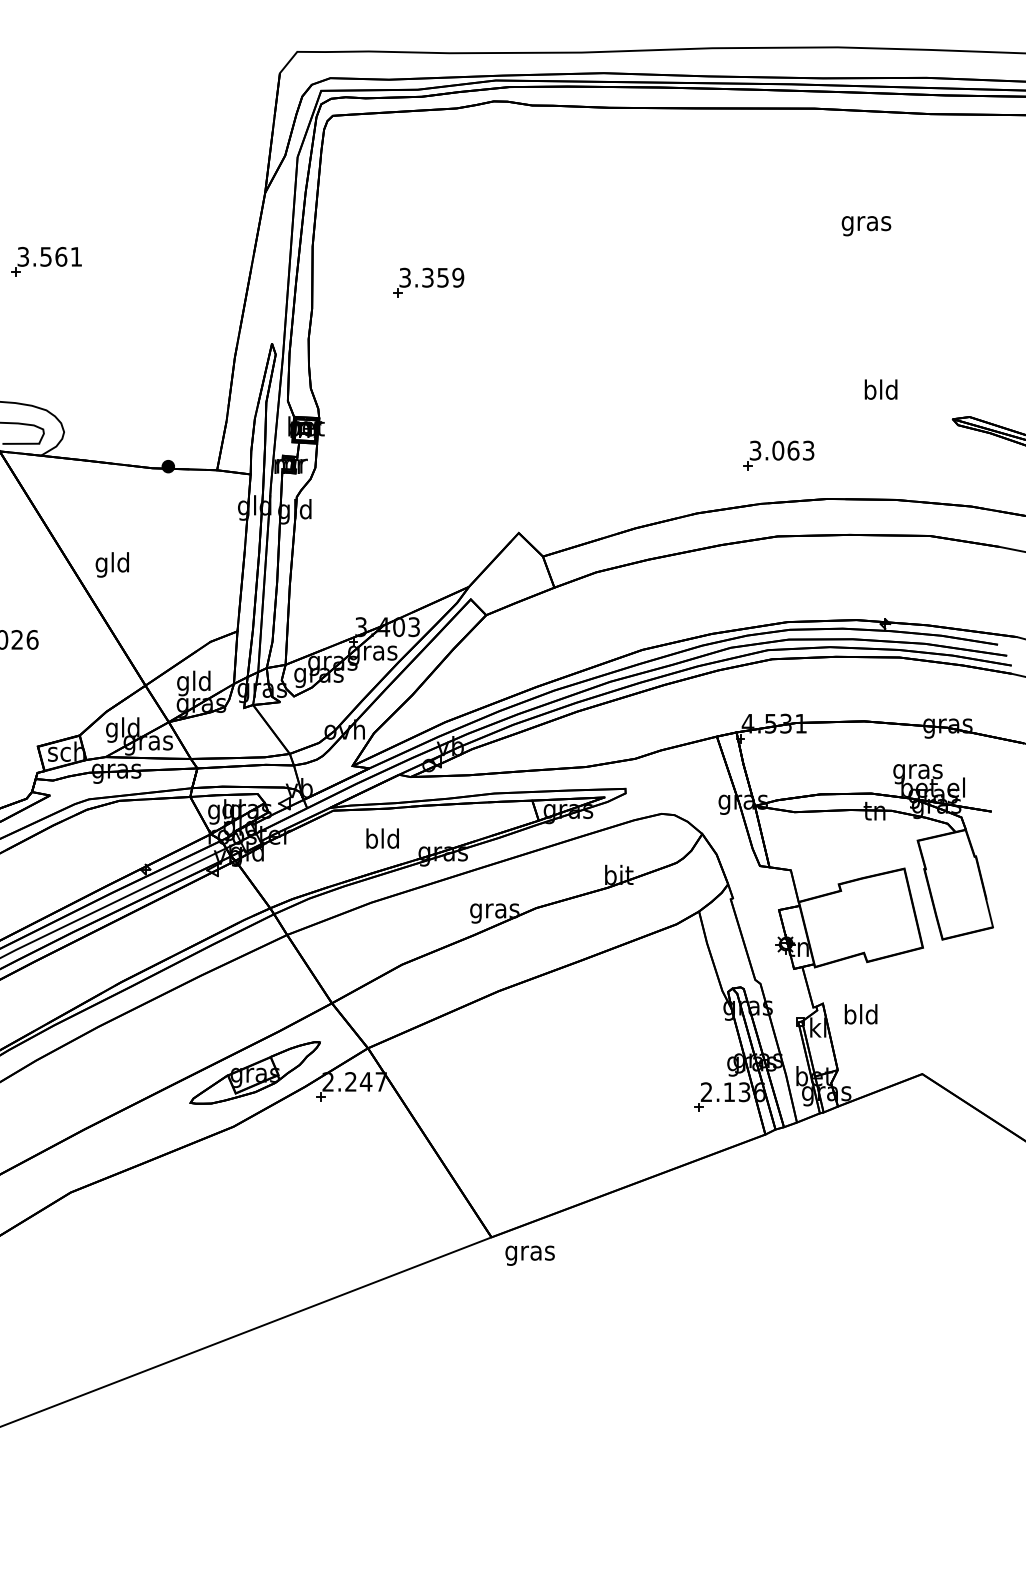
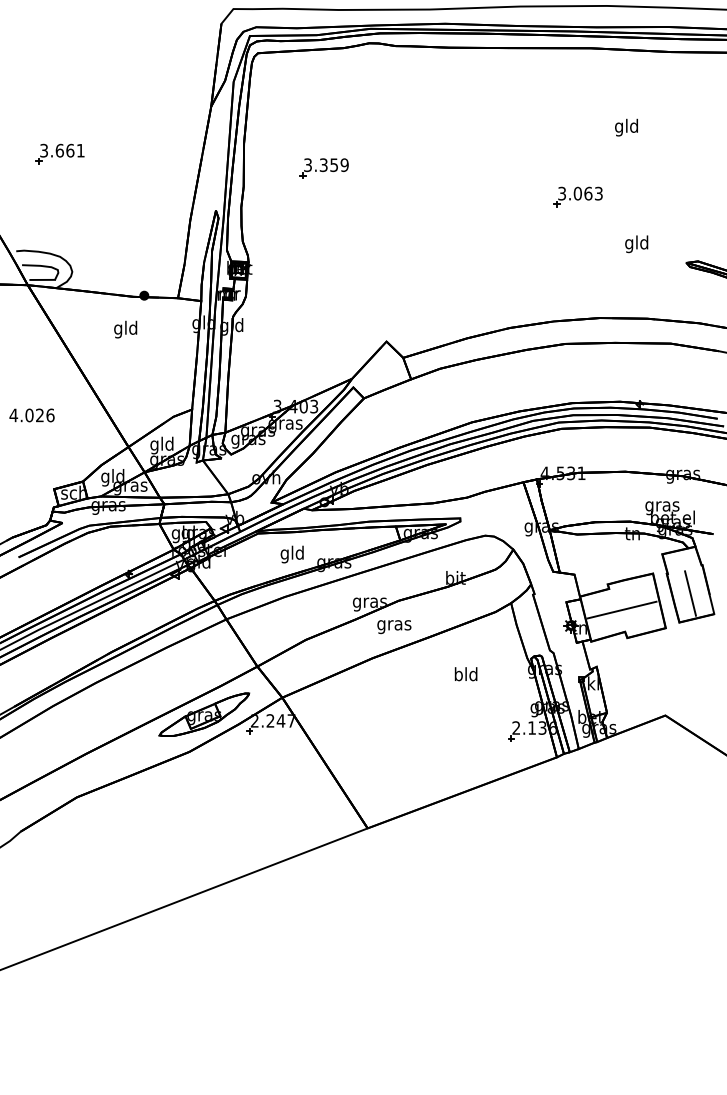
text: (866, 223) -> (626, 127), gras -> gld
text: (45, 256) -> (59, 150), 3.561 -> 3.661
text: (870, 392) -> (629, 244), bld -> gld
part: (777, 454) -> (577, 196), moved
text: (112, 564) -> (125, 329), moved
text: (371, 841) -> (284, 554), bld -> gld
line: (958, 897) -> (690, 593), added
line: (858, 920) -> (621, 609), added
text: (860, 1014) -> (465, 674), moved
text: (530, 1256) -> (394, 627), moved

